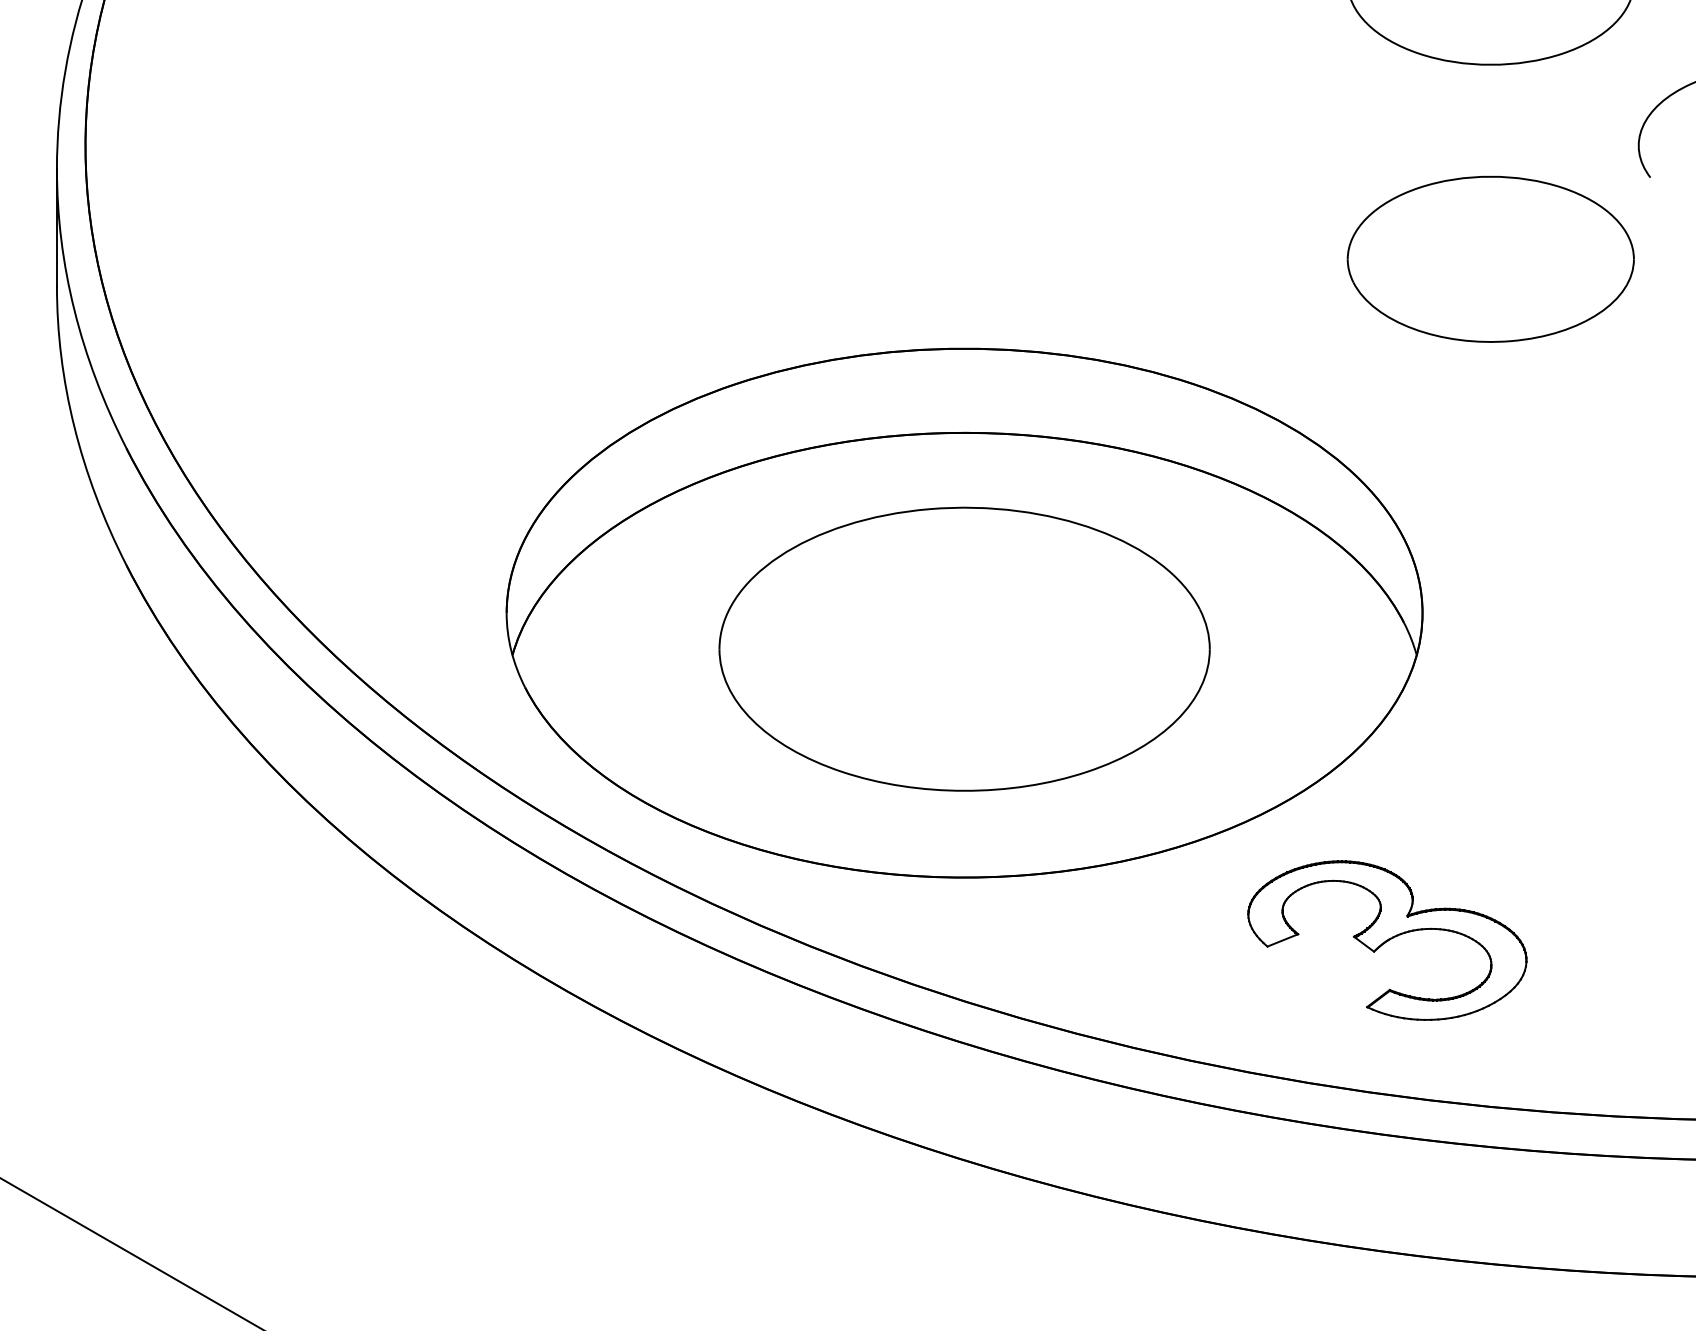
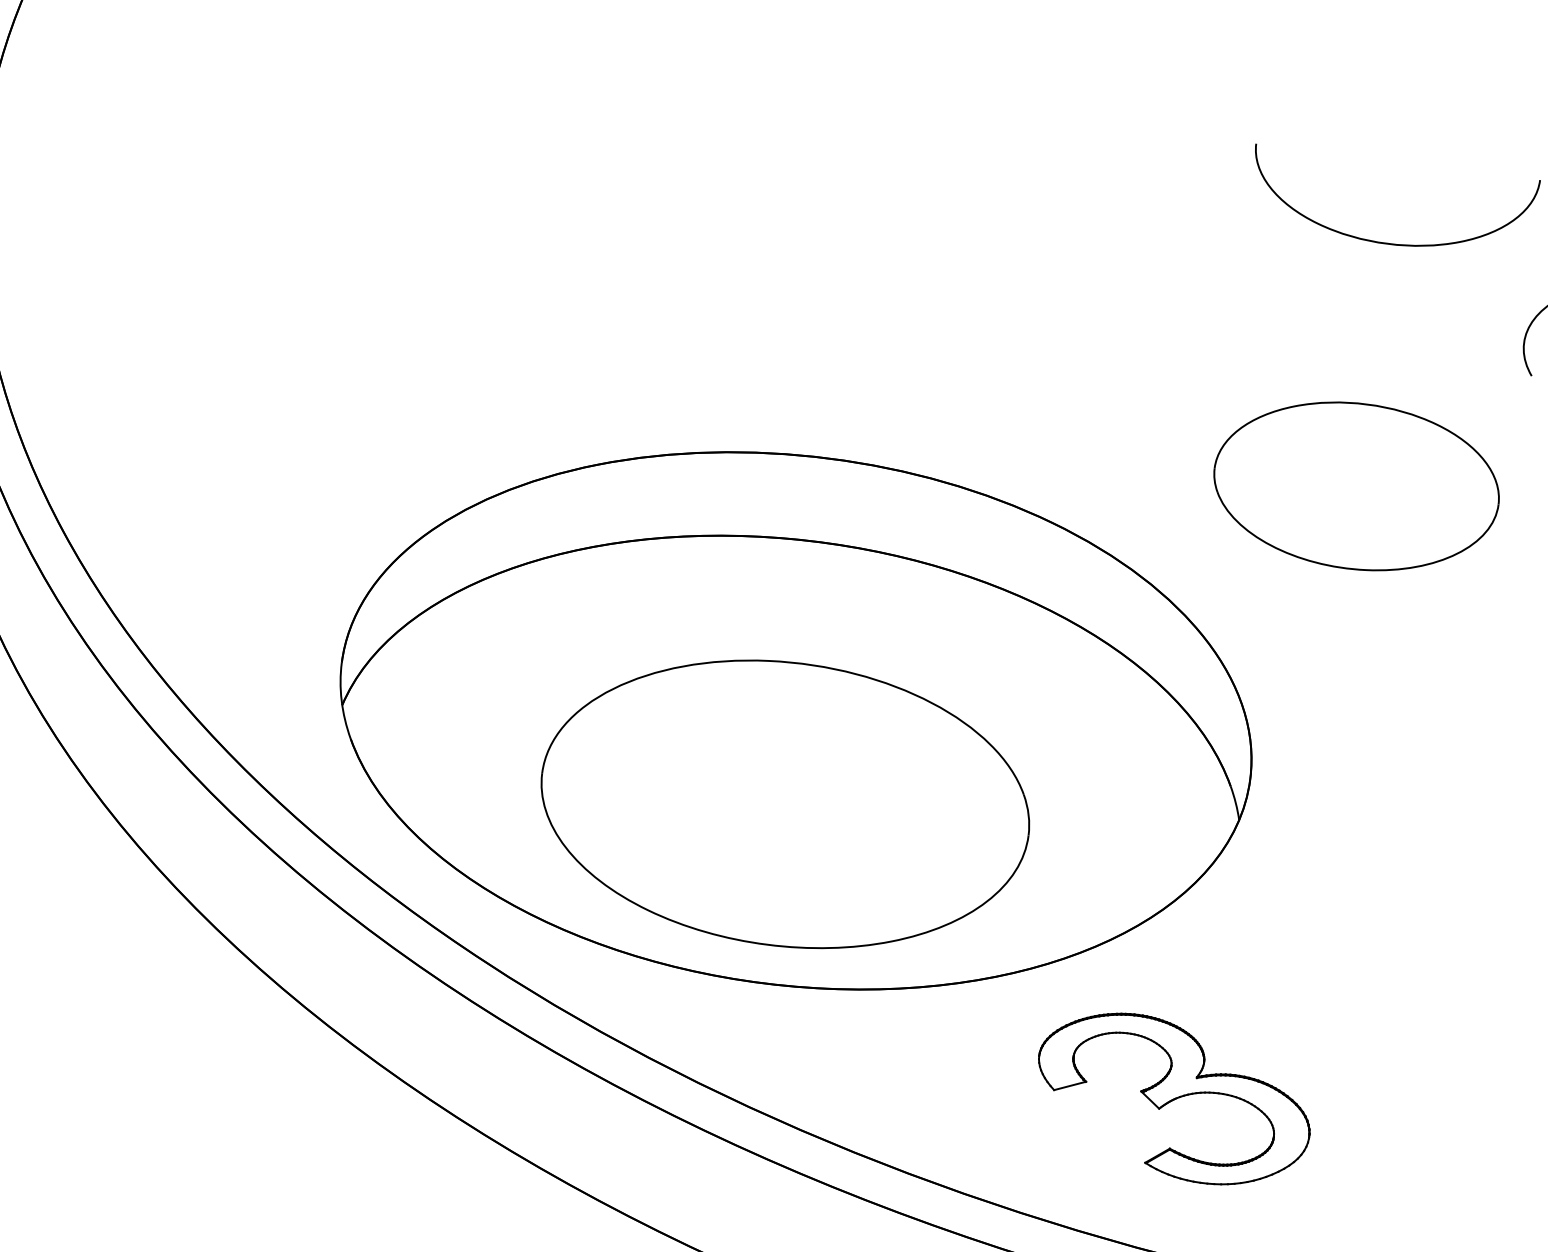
part: (1490, 259) -> (1356, 486), moved
part: (964, 648) -> (785, 803), moved

